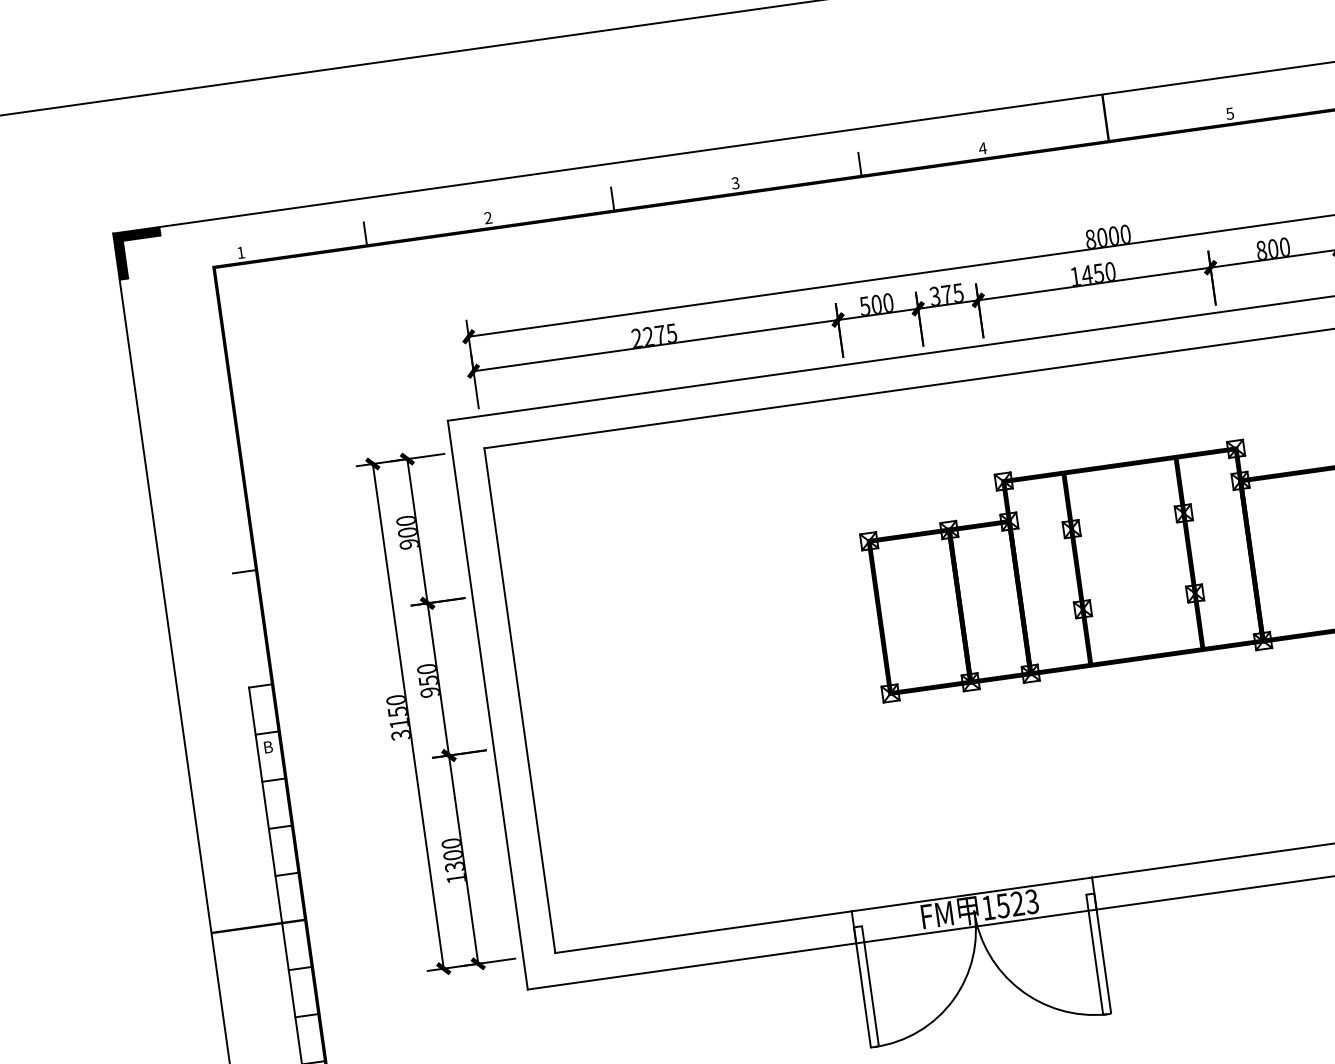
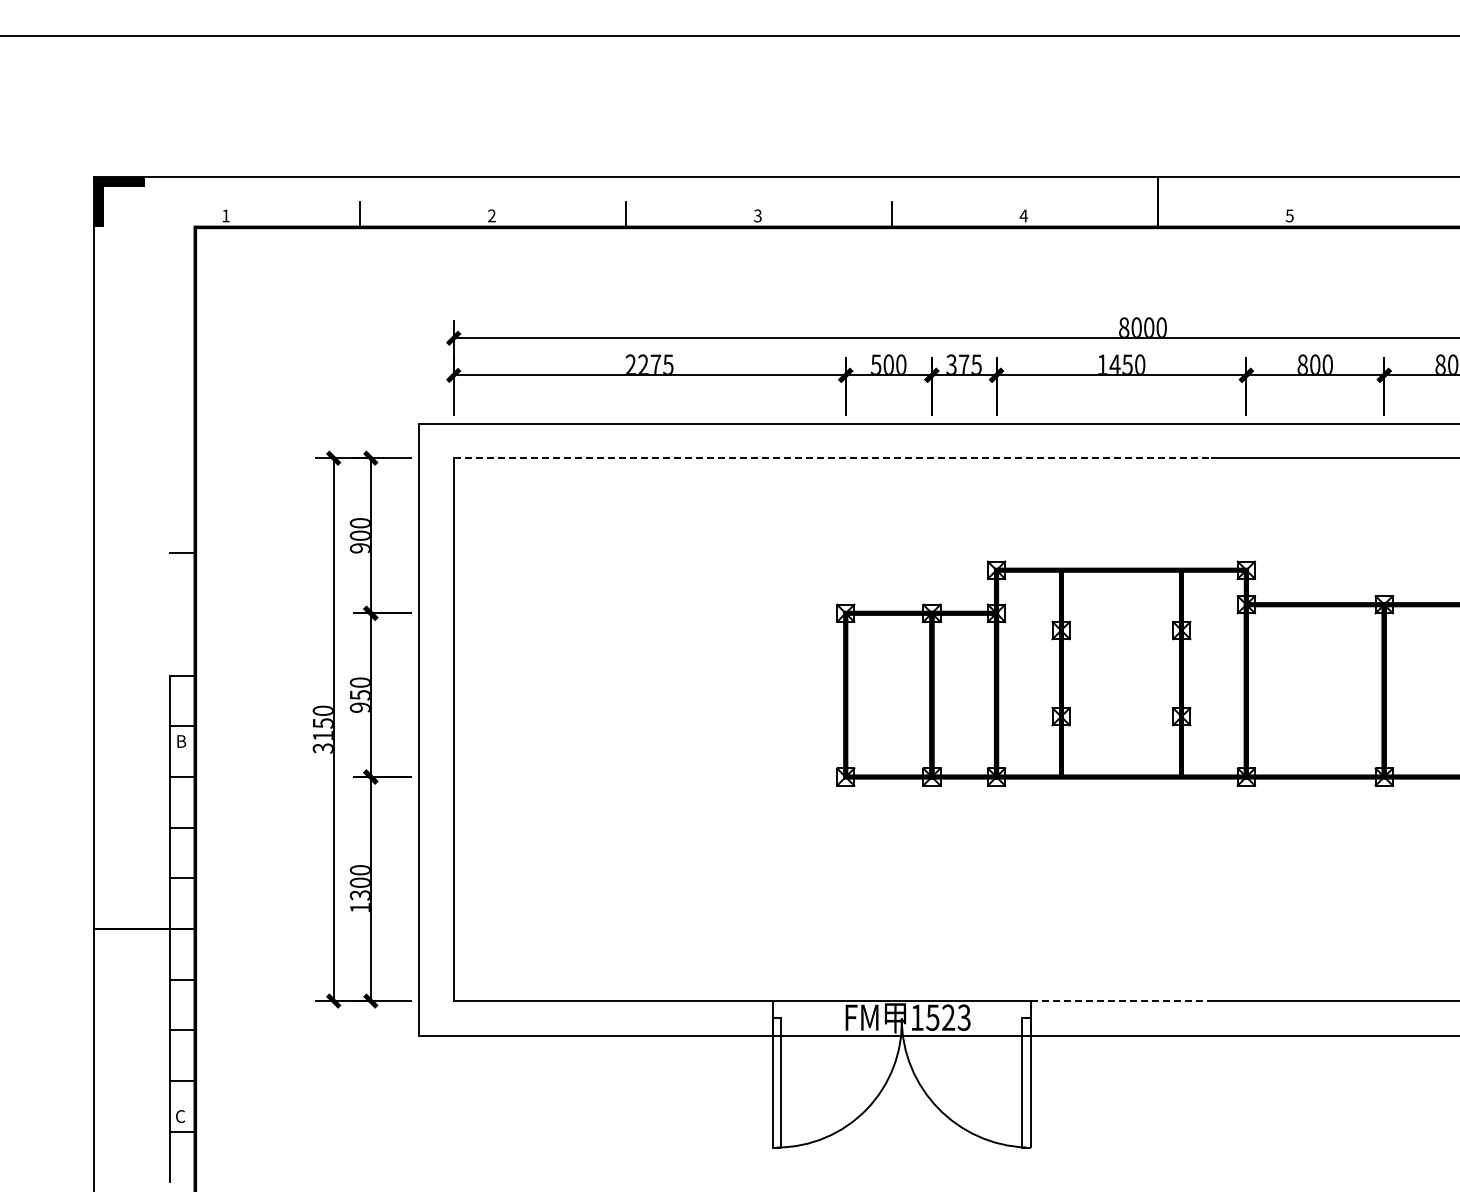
line: (837, 398) -> (833, 458), solid -> dashed
line: (1176, 866) -> (1121, 1001), solid -> dashed

